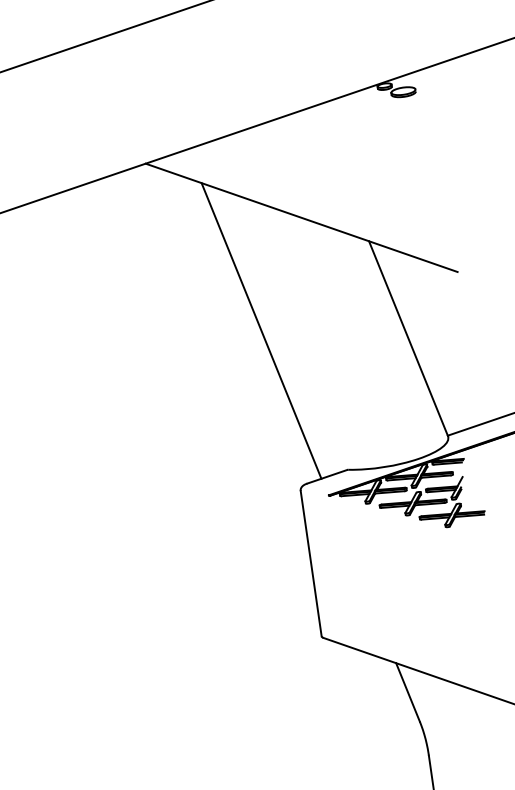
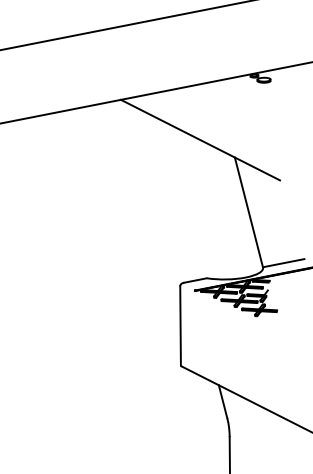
line: (260, 330) -> (170, 197), removed

